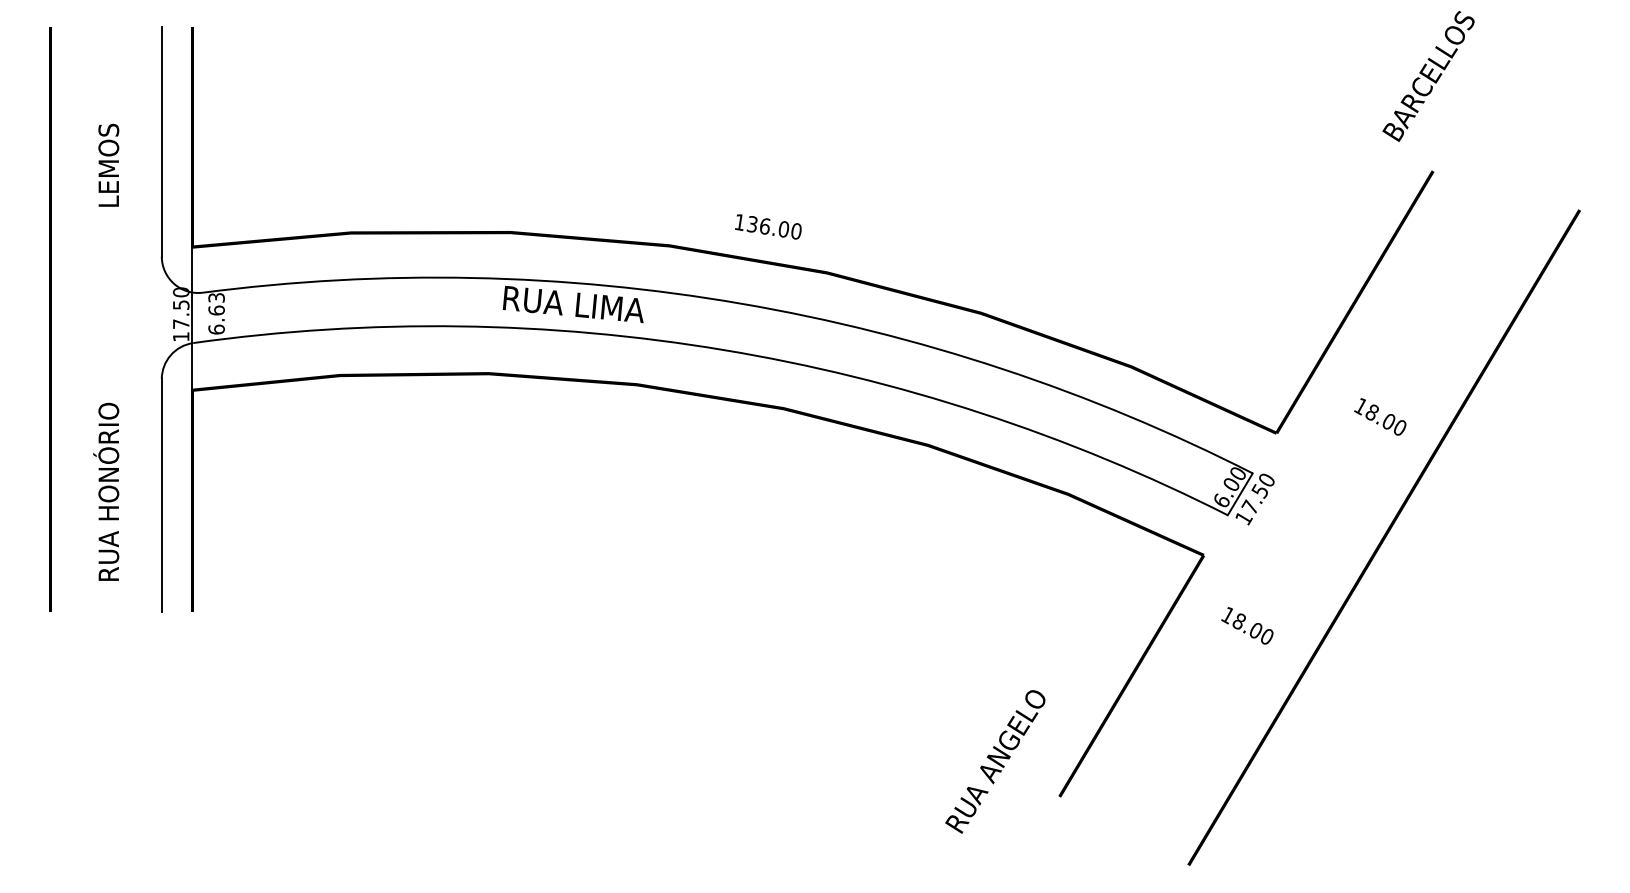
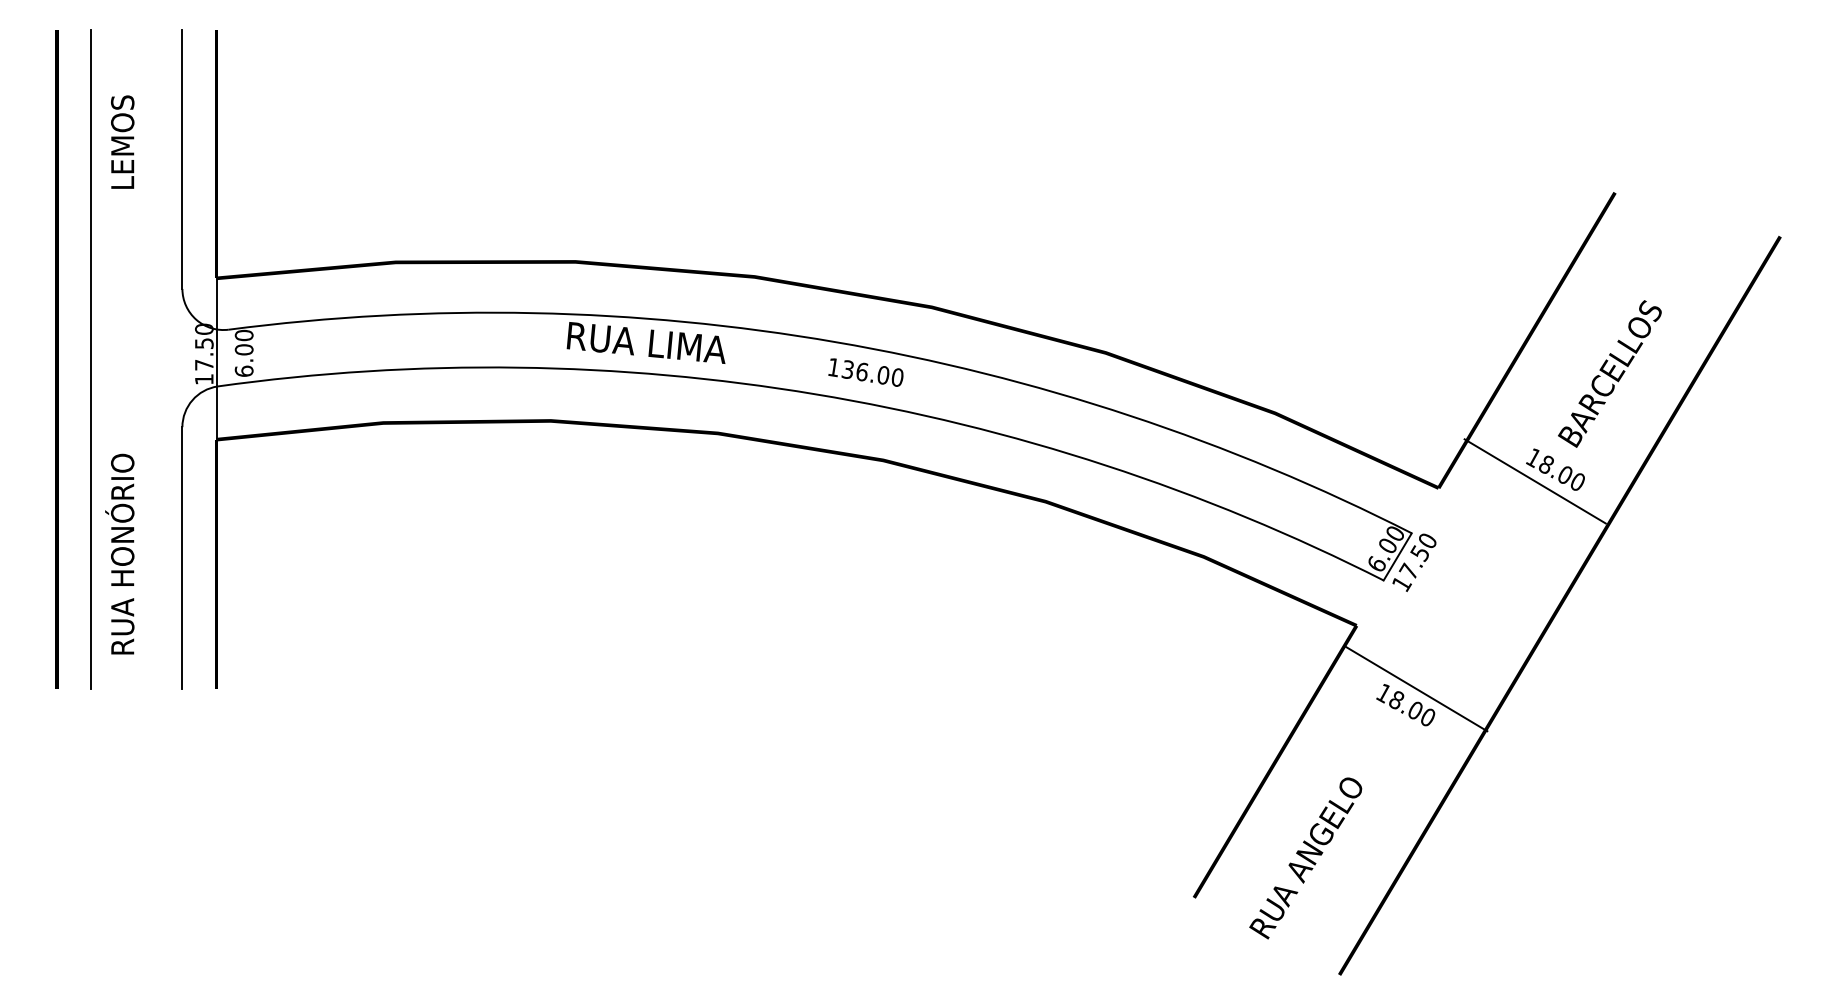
text: (1428, 76) -> (1609, 373), moved
text: (108, 164) -> (122, 141), moved
text: (767, 226) -> (865, 372), moved
text: (216, 304) -> (243, 342), 6.63 -> 6.00
line: (81, 319) -> (91, 359), added
line: (1361, 427) -> (1534, 481), added
line: (1256, 612) -> (1416, 689), added
text: (995, 761) -> (1305, 858), moved

